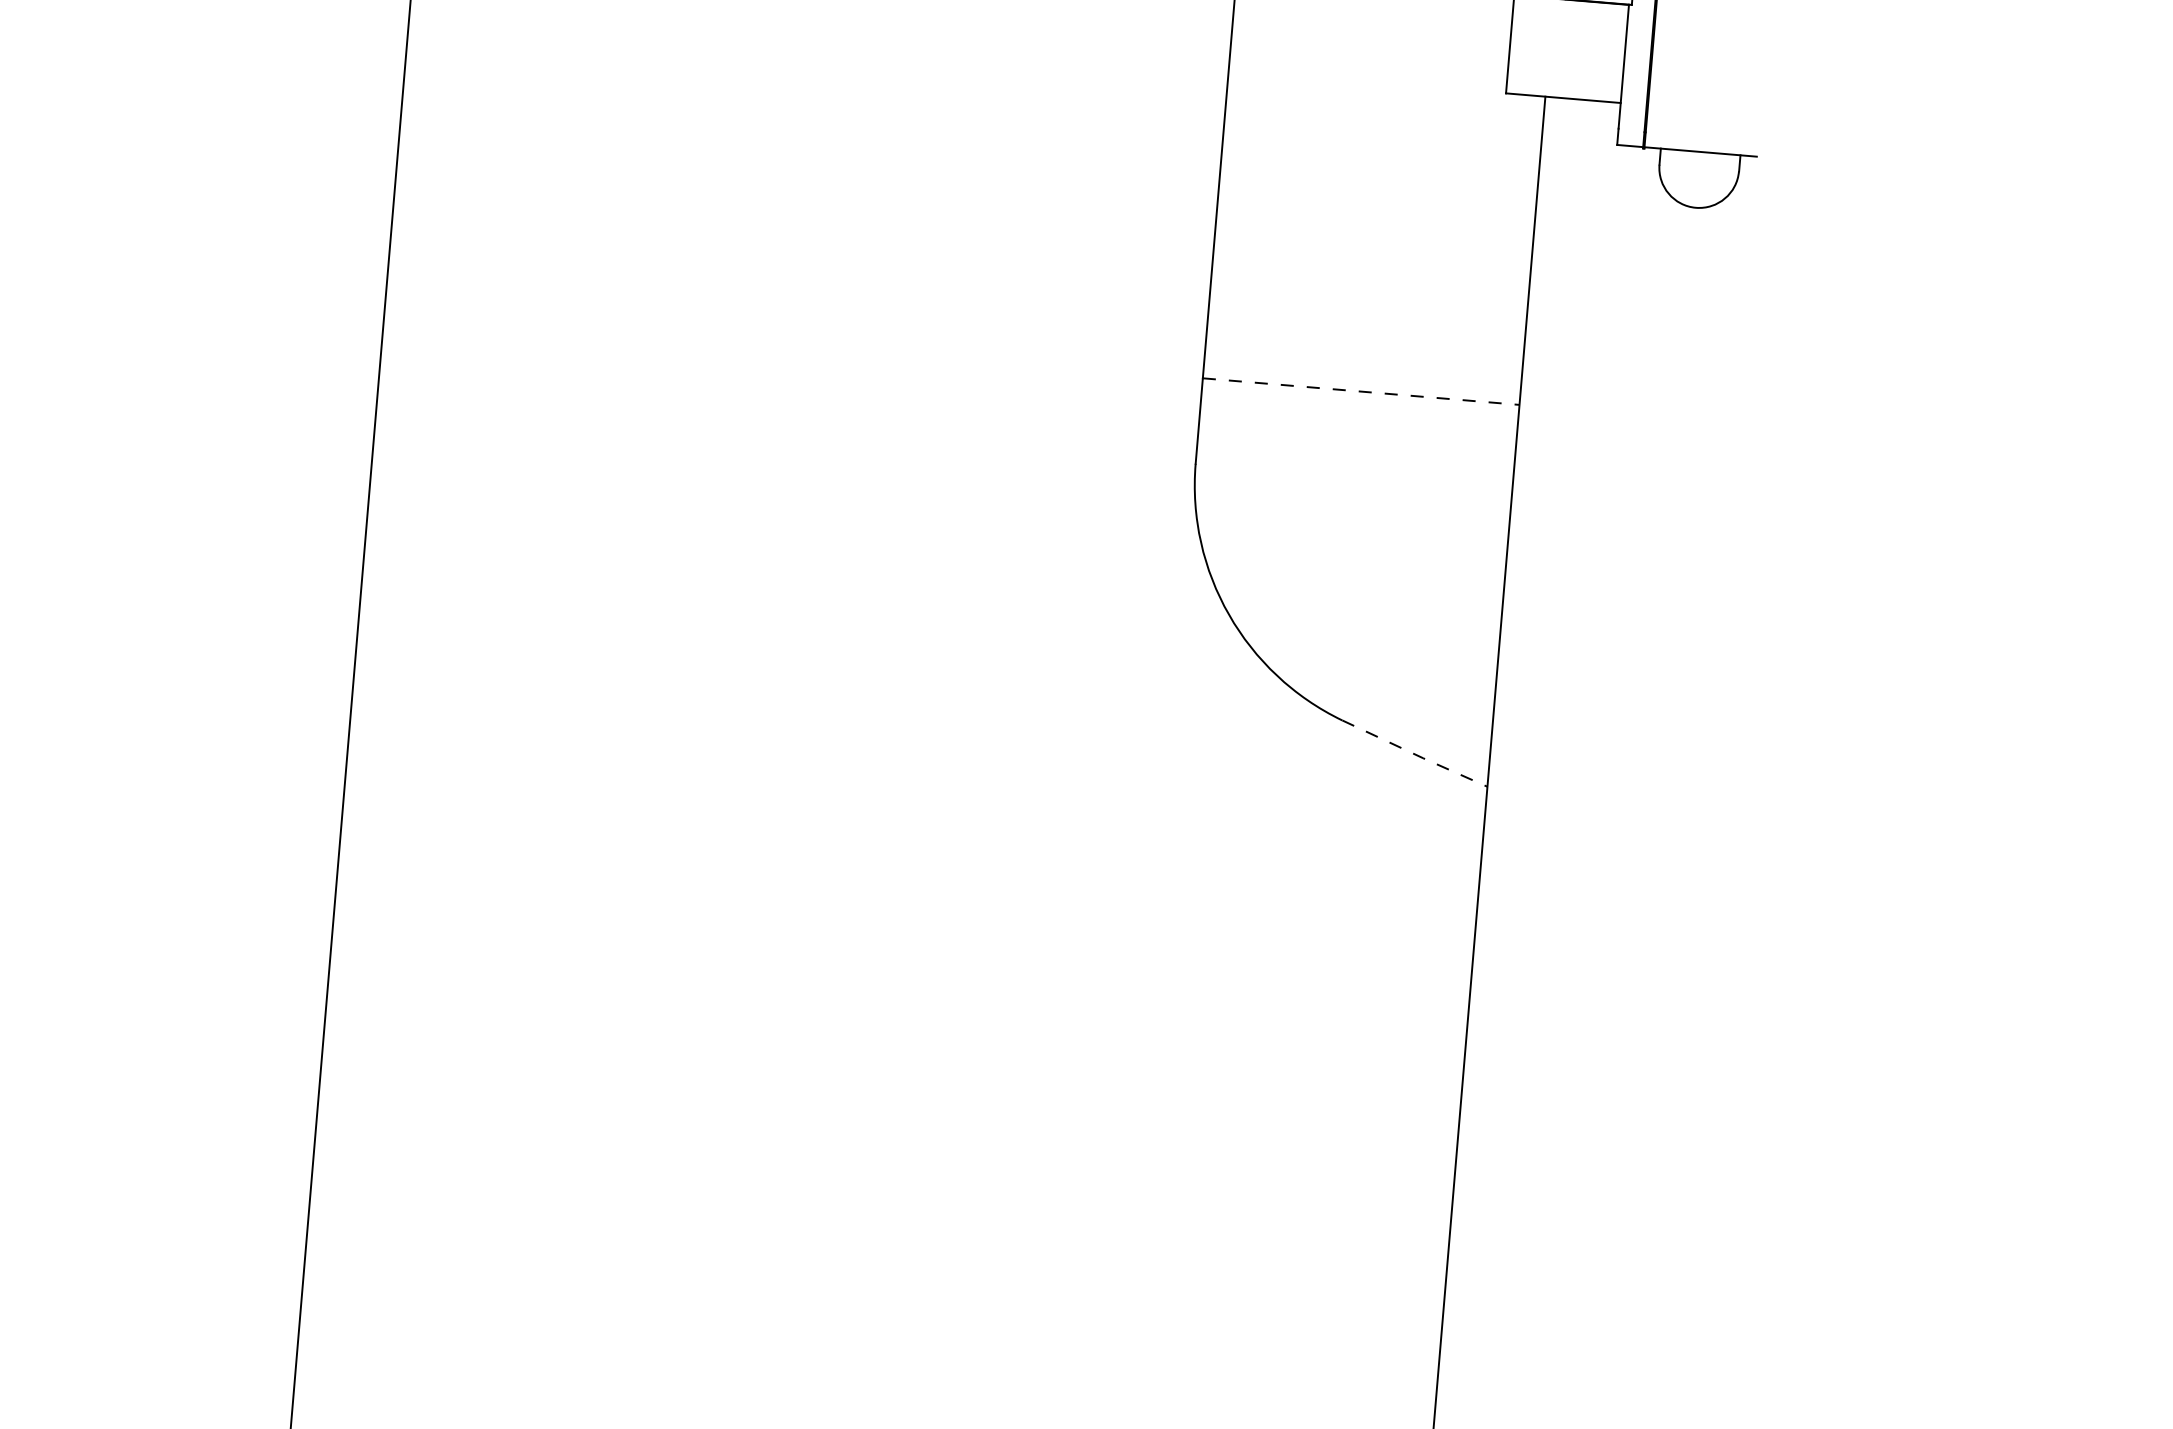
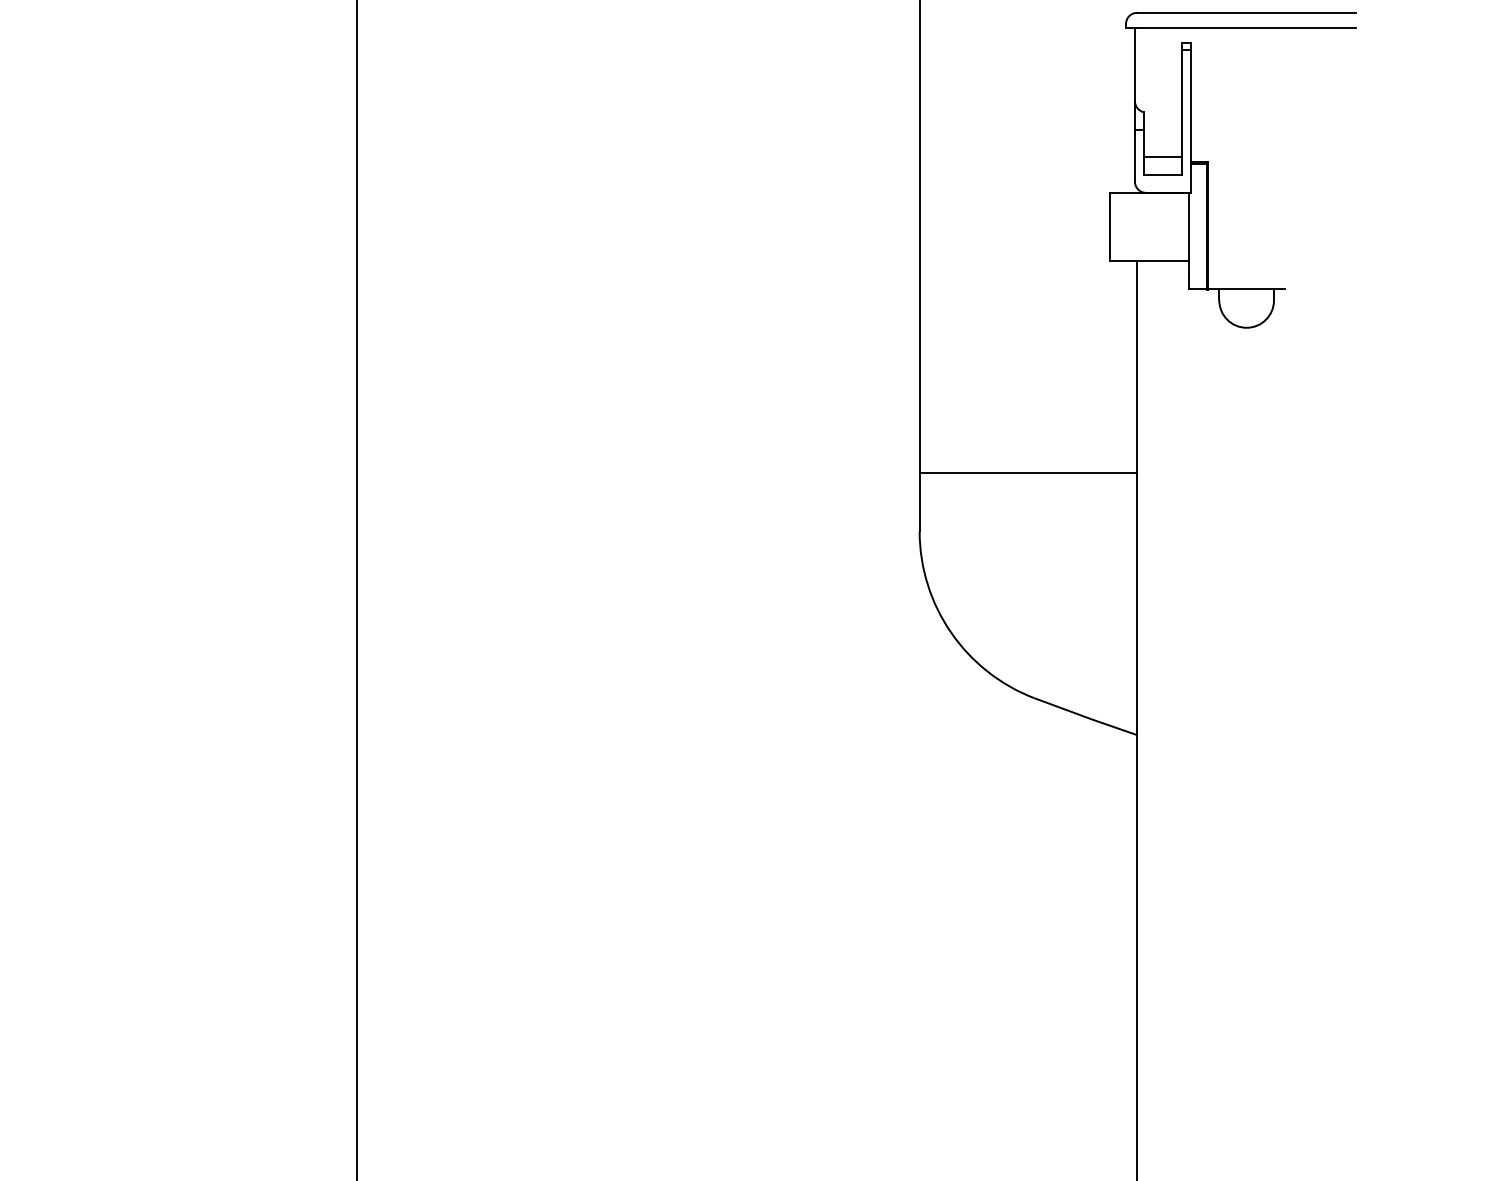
line: (1361, 391) -> (1028, 472), dashed -> solid
line: (1415, 754) -> (1086, 717), dashed -> solid

